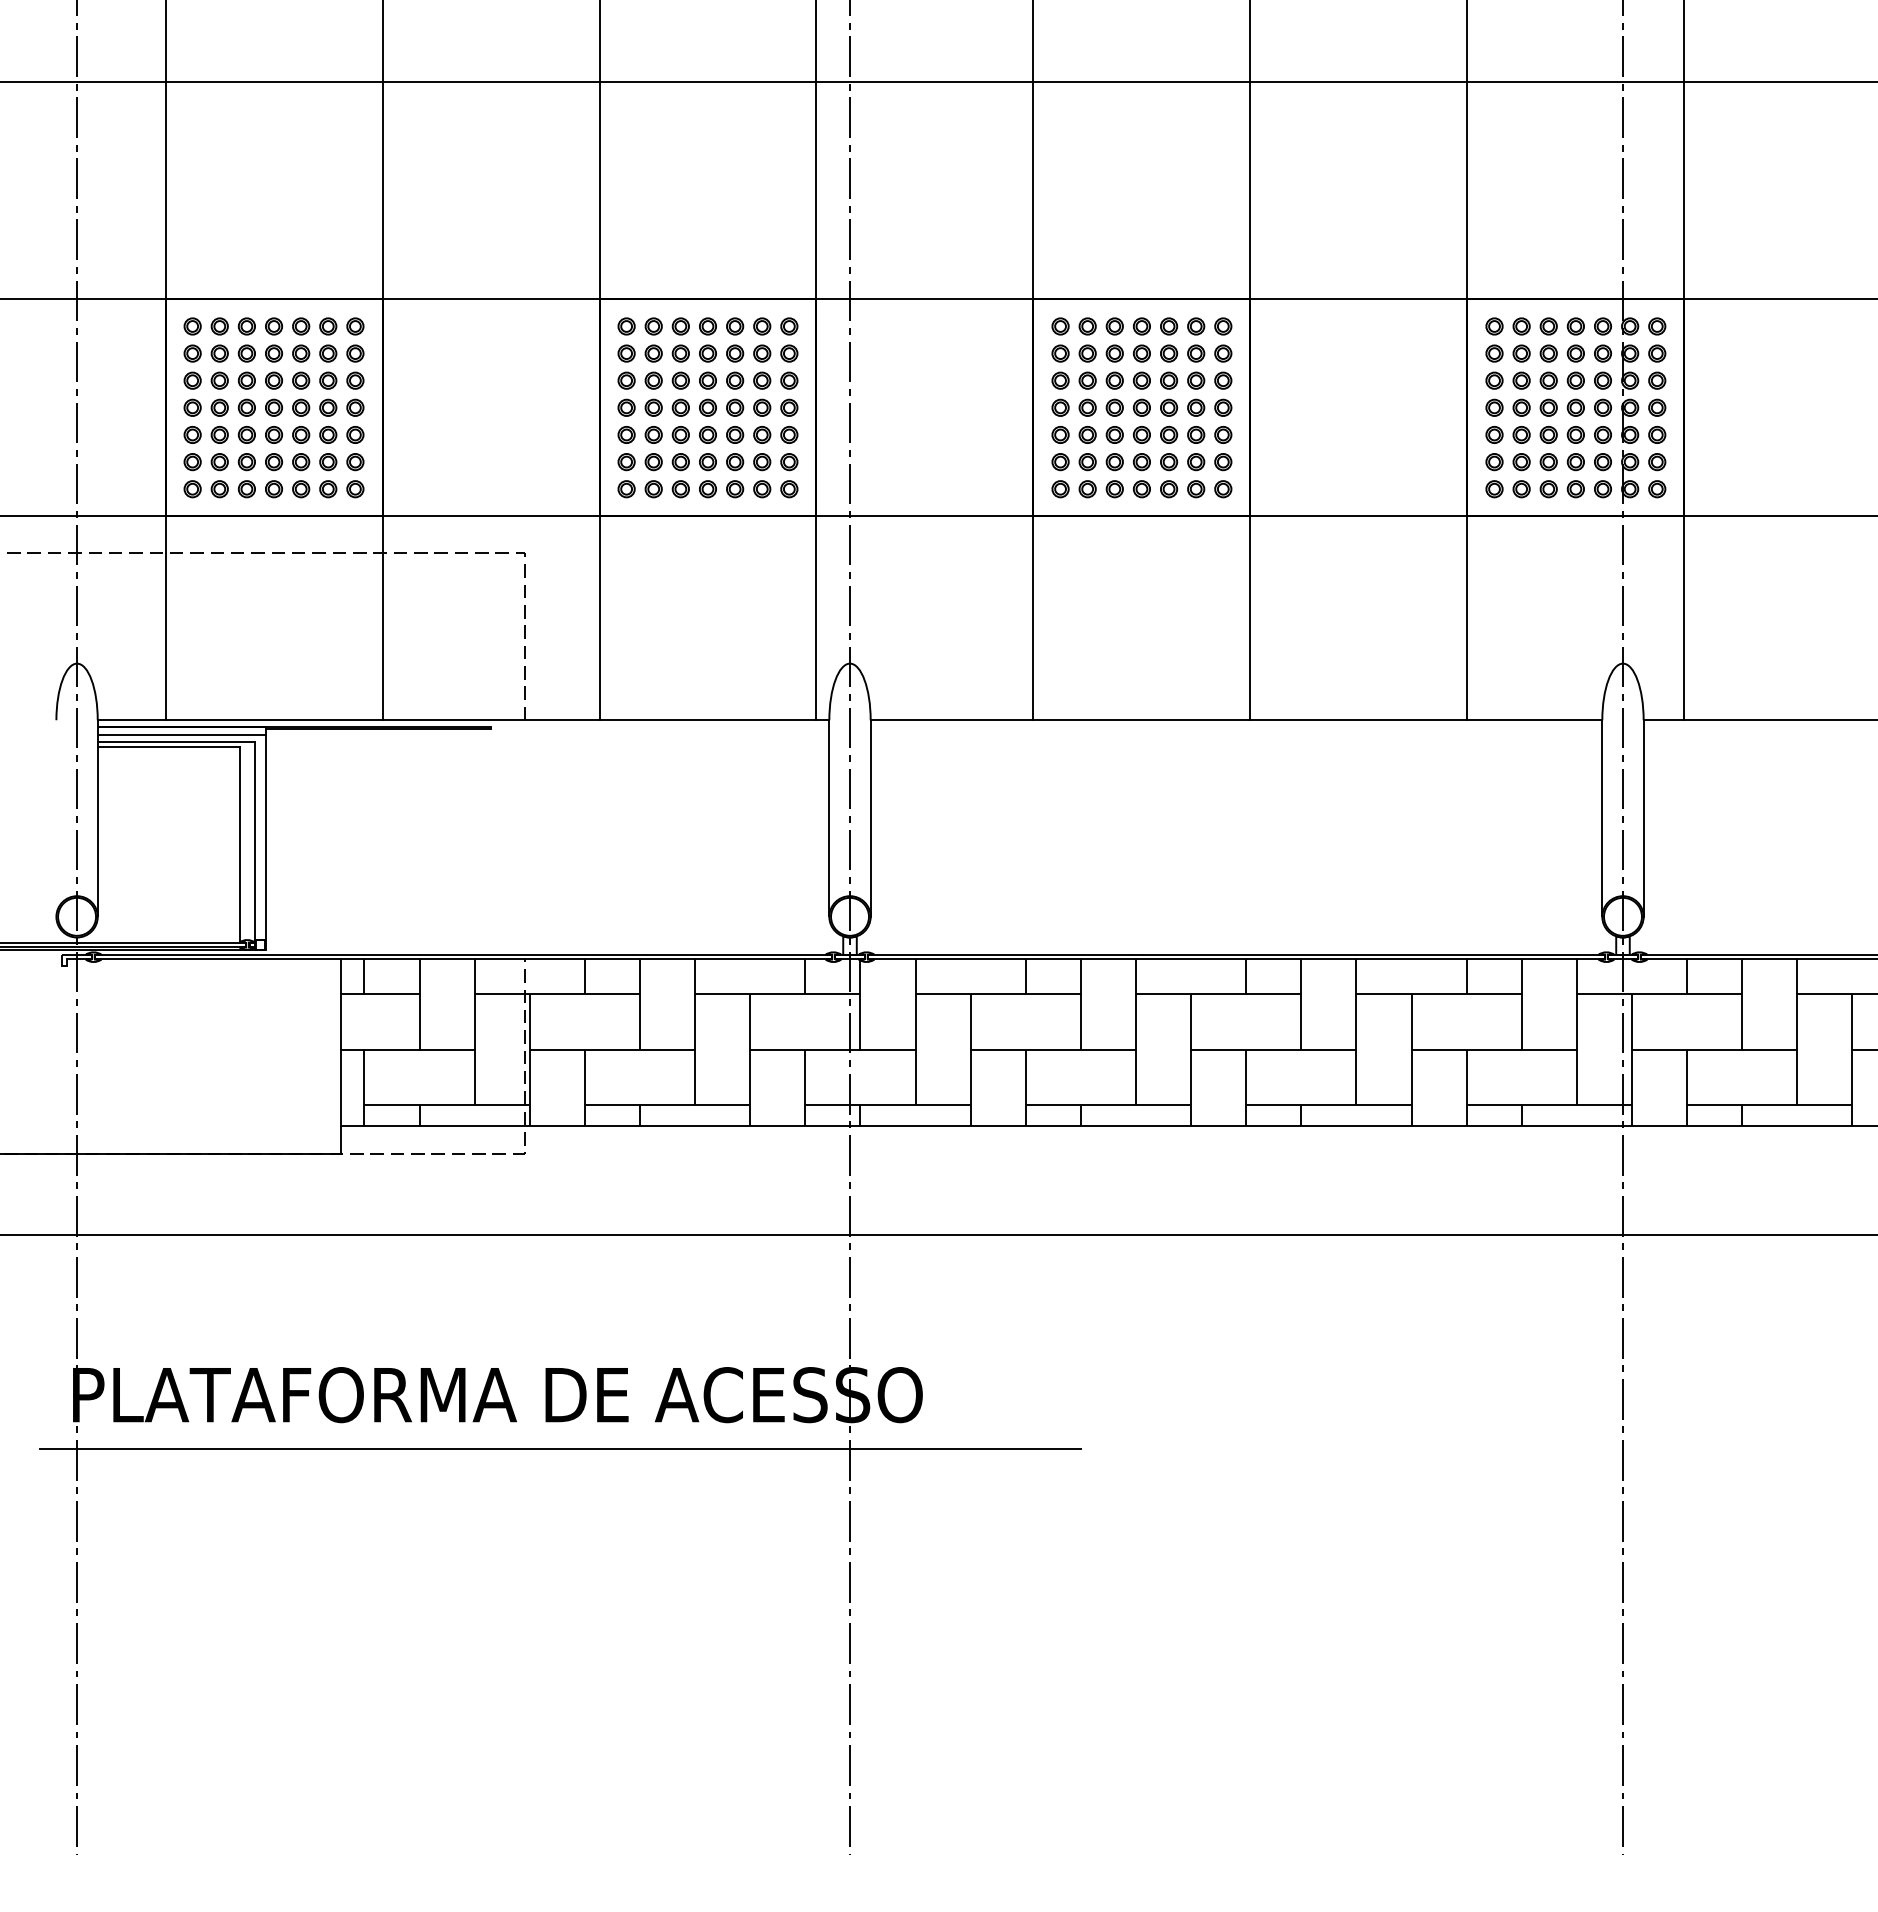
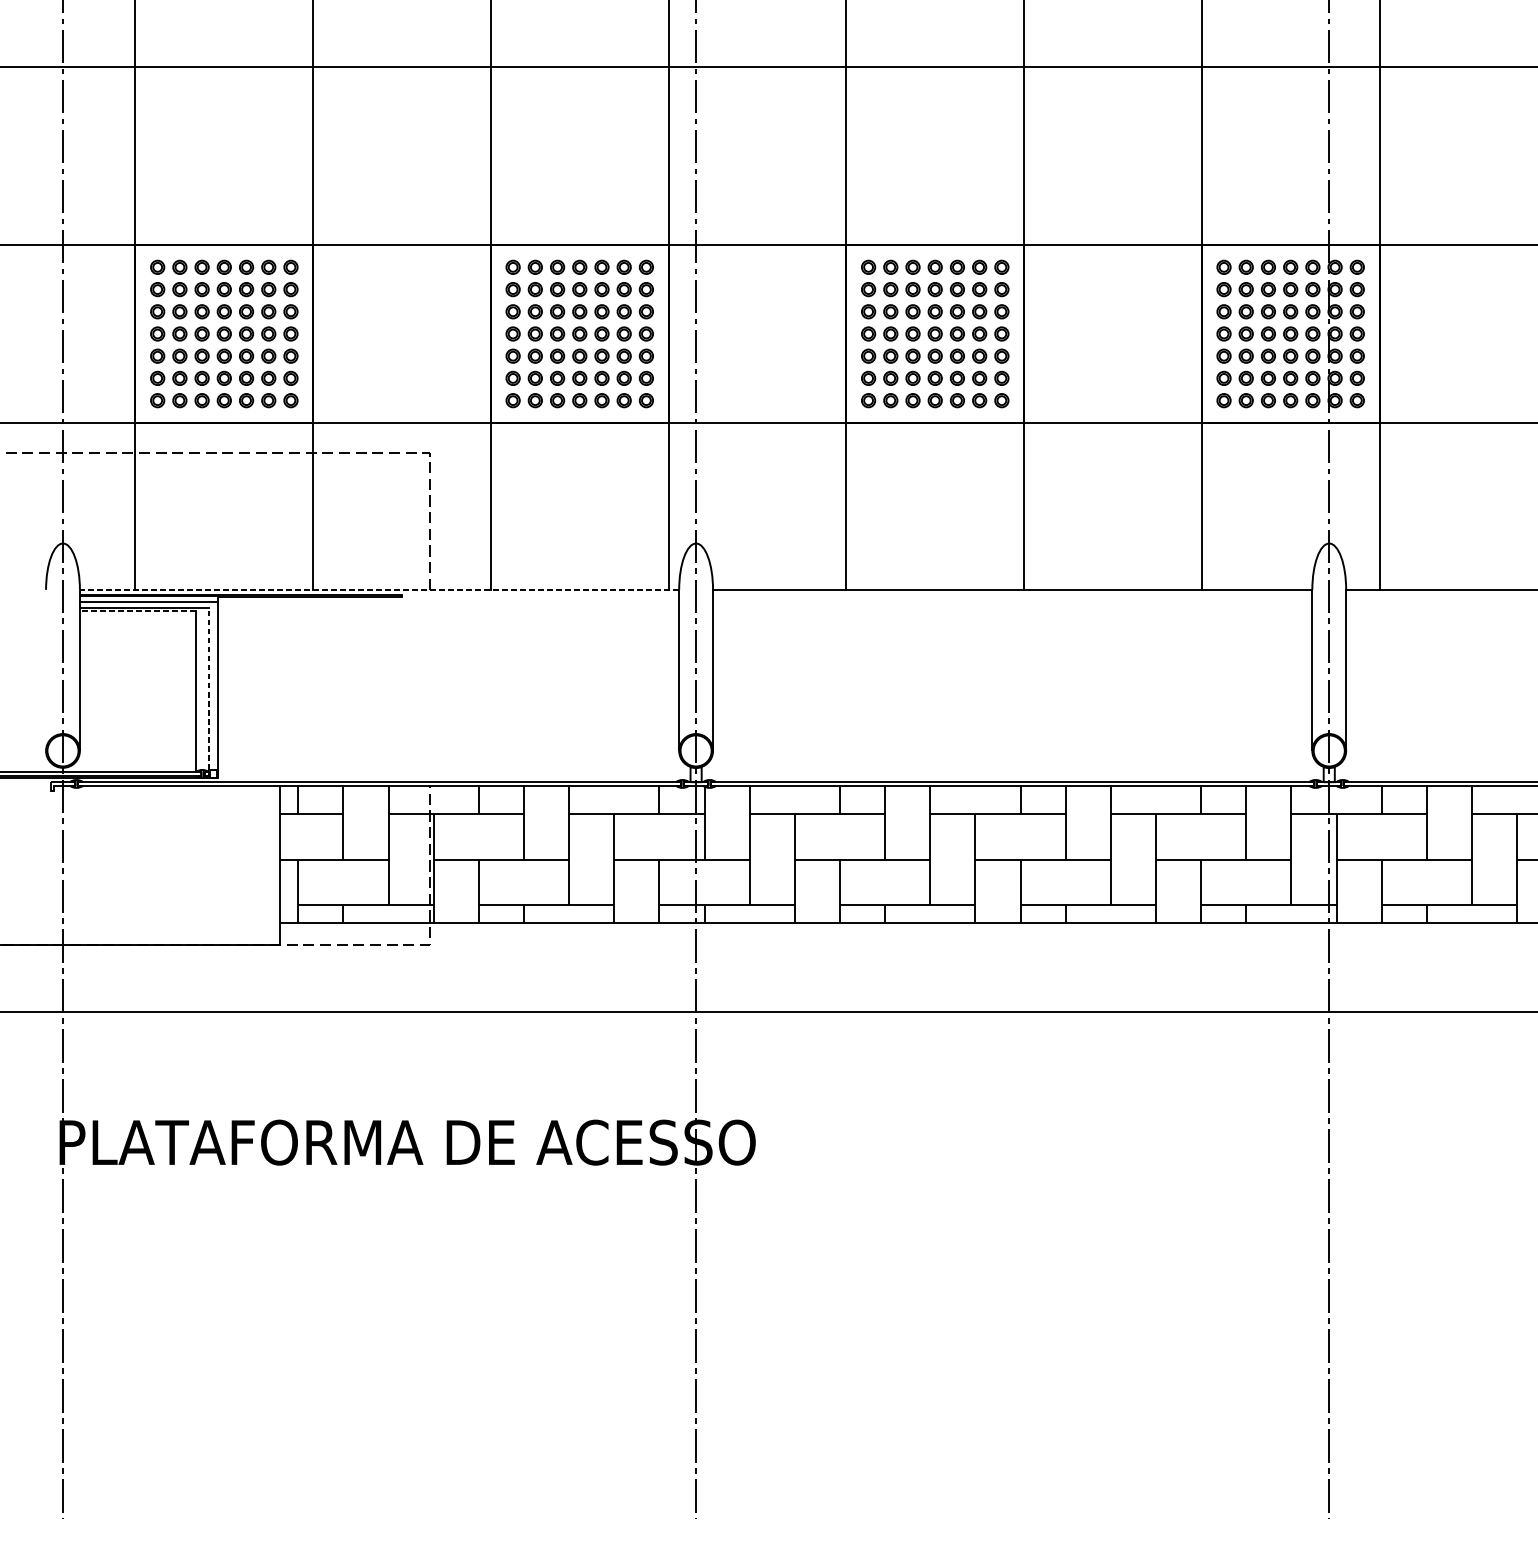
line: (463, 720) -> (379, 590), solid -> dashed
line: (168, 746) -> (137, 611), solid -> dashed
line: (255, 840) -> (209, 688), solid -> dashed
line: (559, 1448) -> (458, 1186), removed

